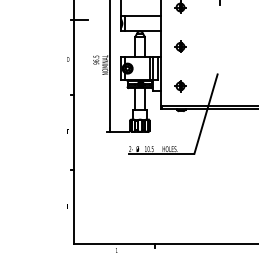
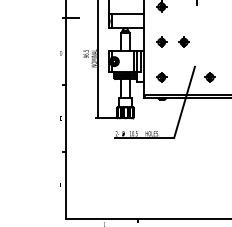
part: (205, 46) -> (184, 41), added
part: (234, 86) -> (210, 77), added

